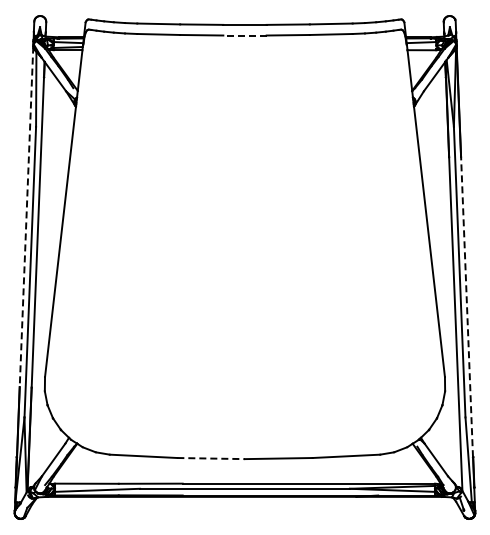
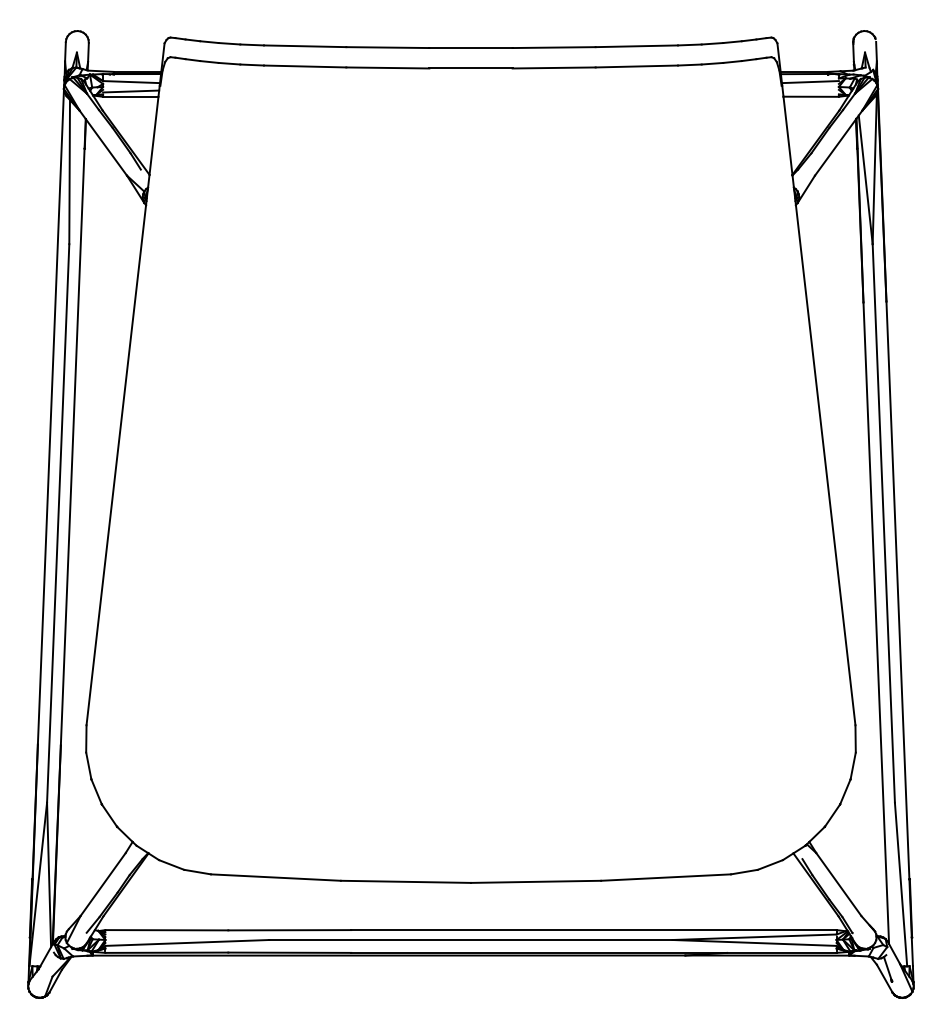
line: (245, 35) -> (471, 68), dashed -> solid
line: (26, 217) -> (50, 418), dashed -> solid
line: (467, 306) -> (898, 589), dashed -> solid
line: (211, 458) -> (406, 881), dashed -> solid

